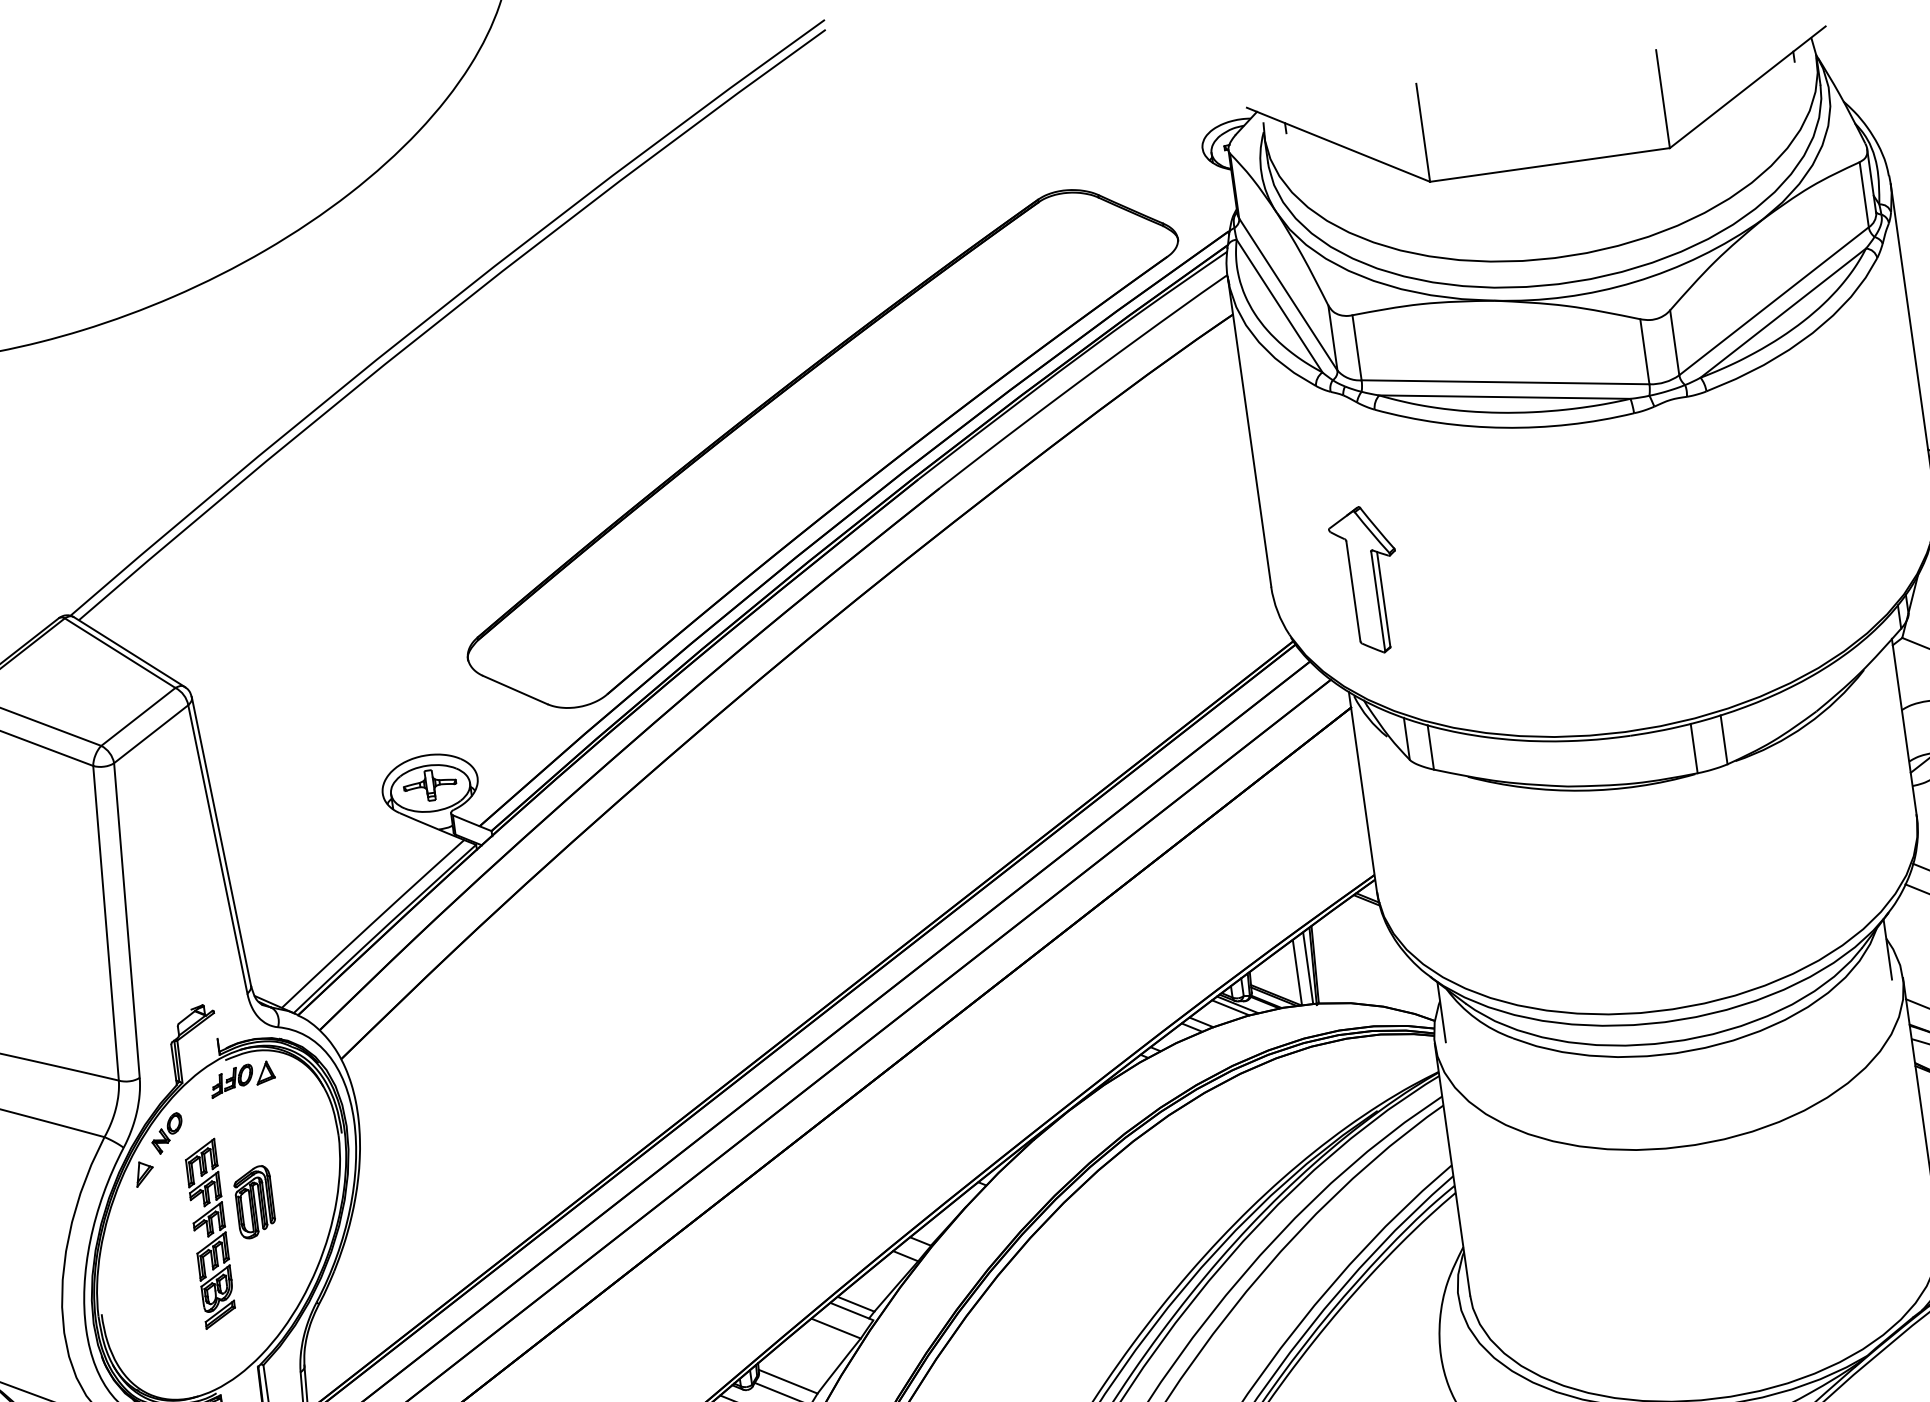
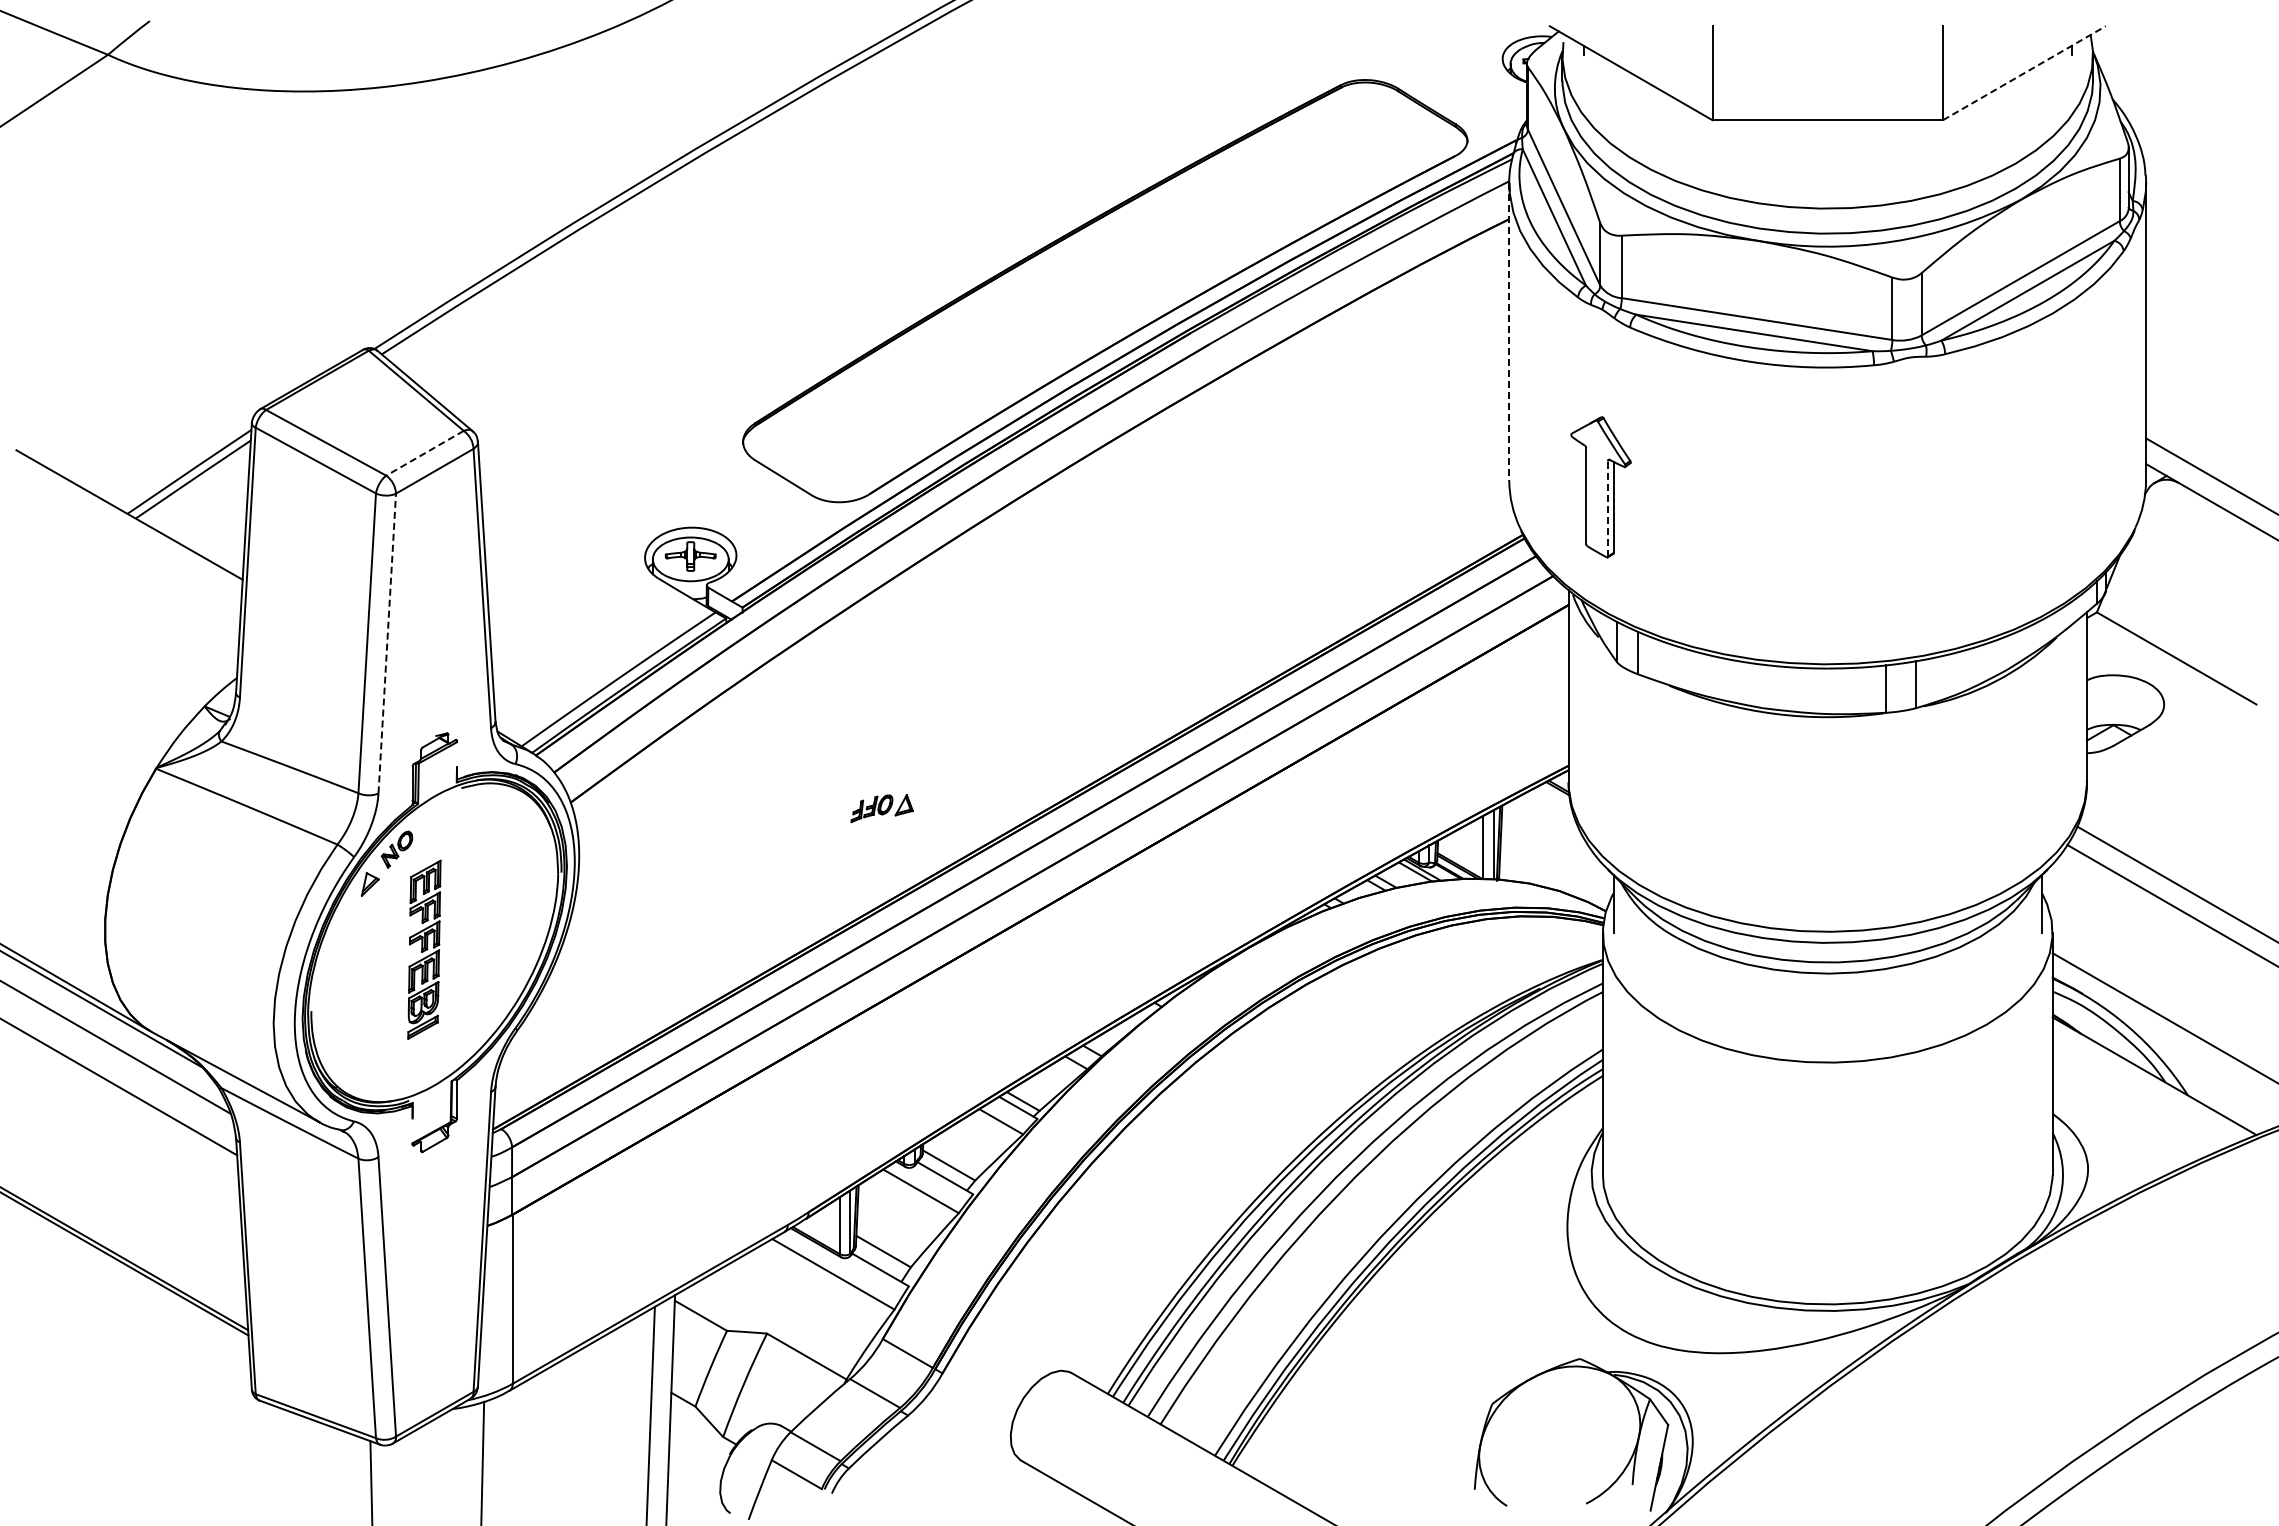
line: (1748, 87) -> (2024, 73), solid -> dashed
line: (1249, 432) -> (1509, 332), solid -> dashed
line: (1378, 601) -> (1608, 508), solid -> dashed
line: (138, 717) -> (425, 453), solid -> dashed
line: (127, 920) -> (387, 643), solid -> dashed
part: (241, 1079) -> (881, 808), moved
part: (254, 1201) -> (470, 925), removed

